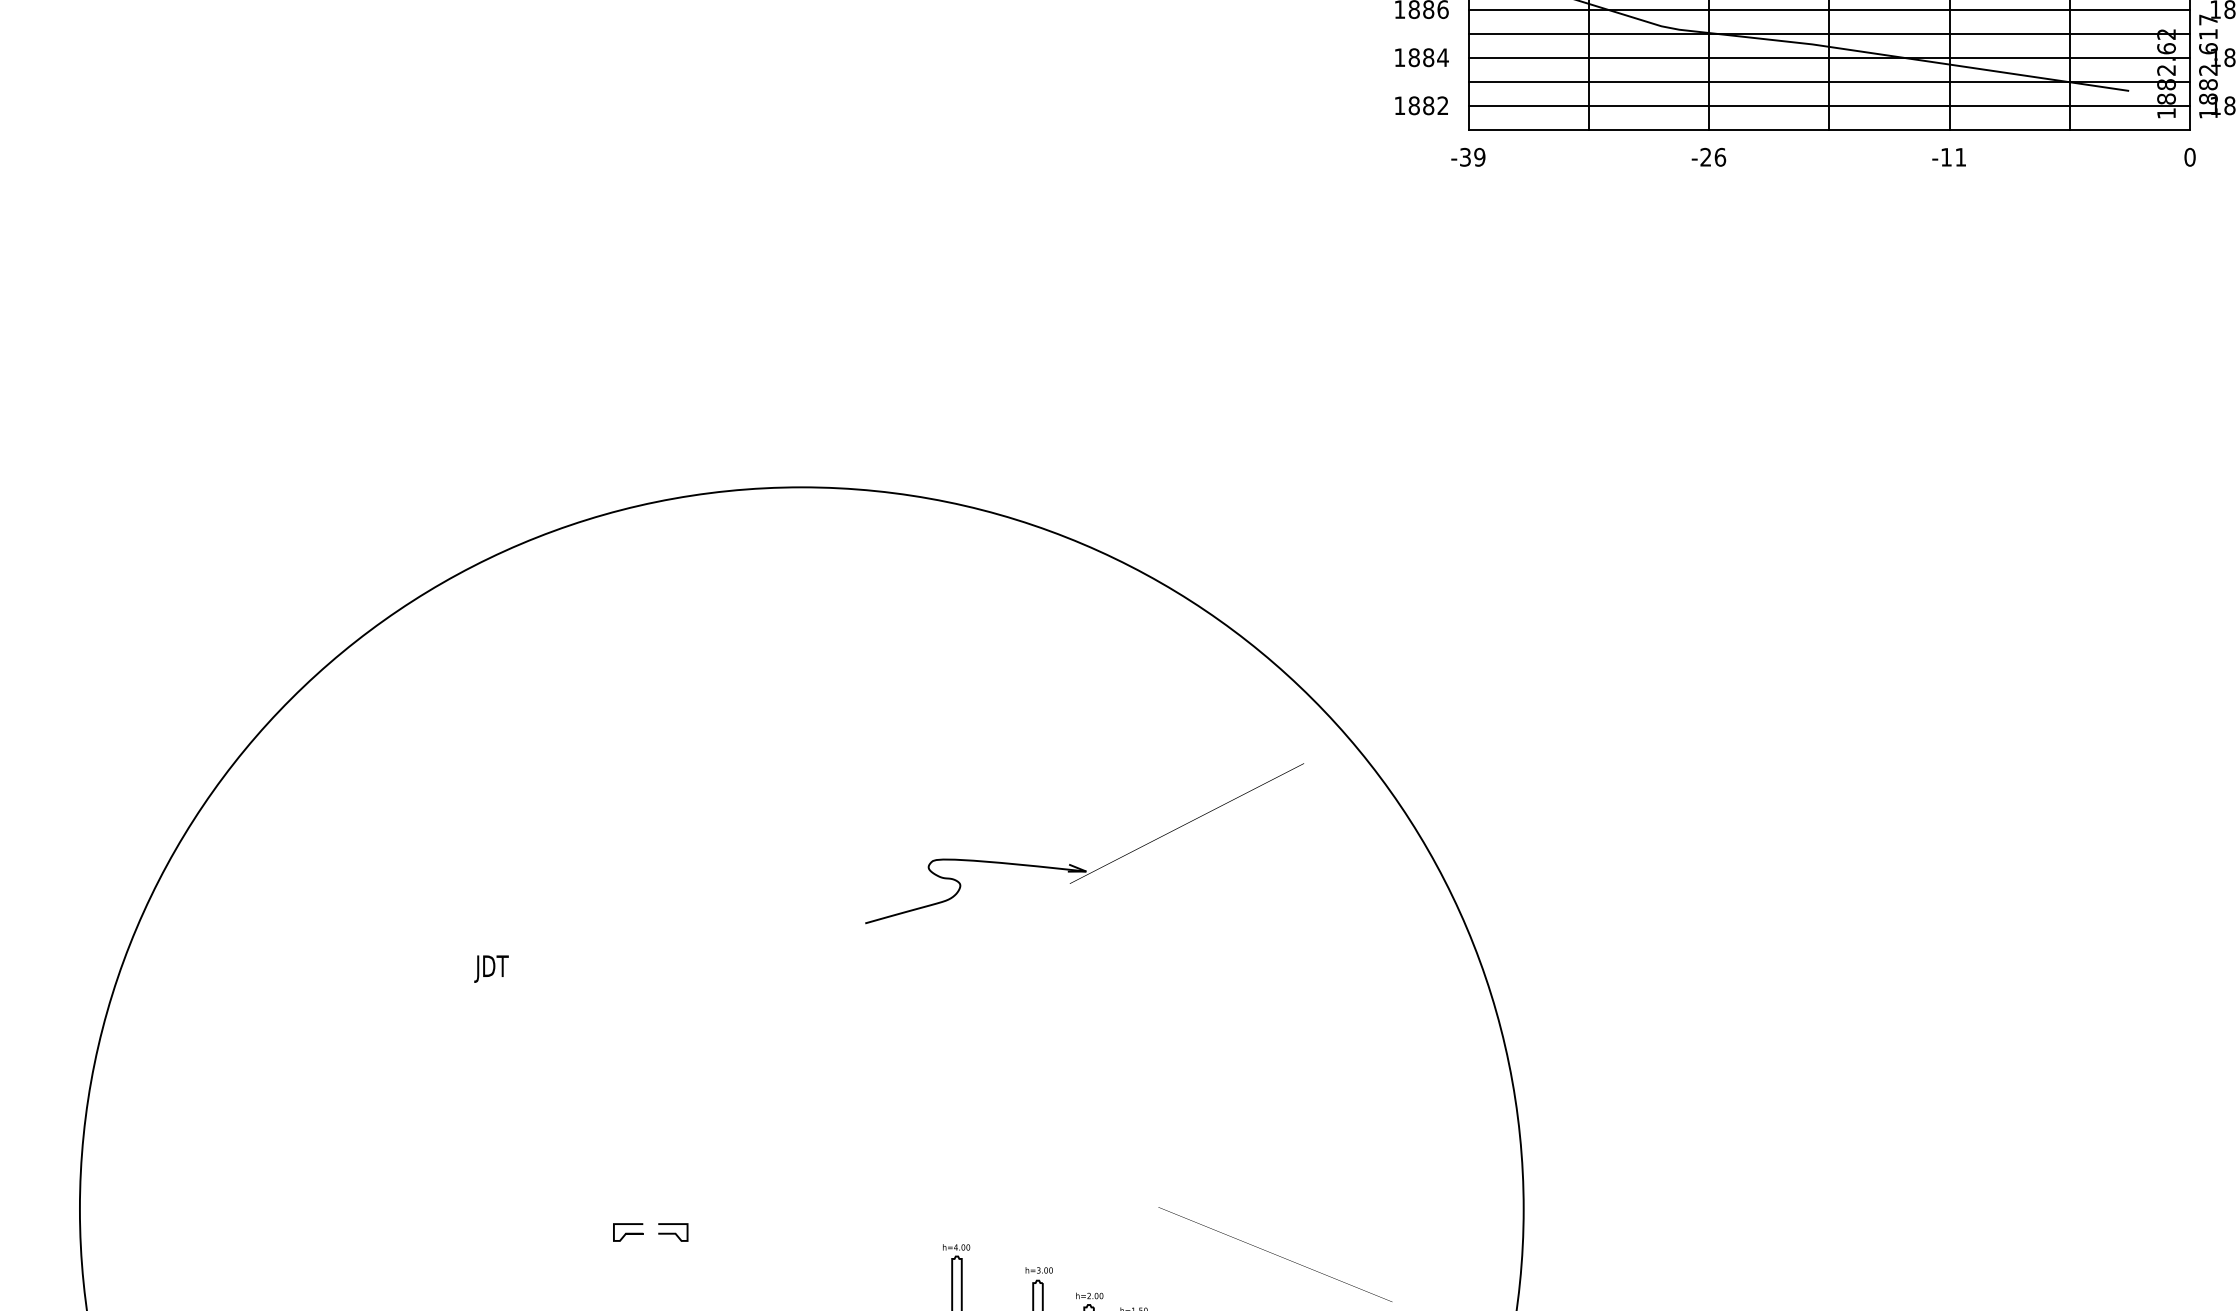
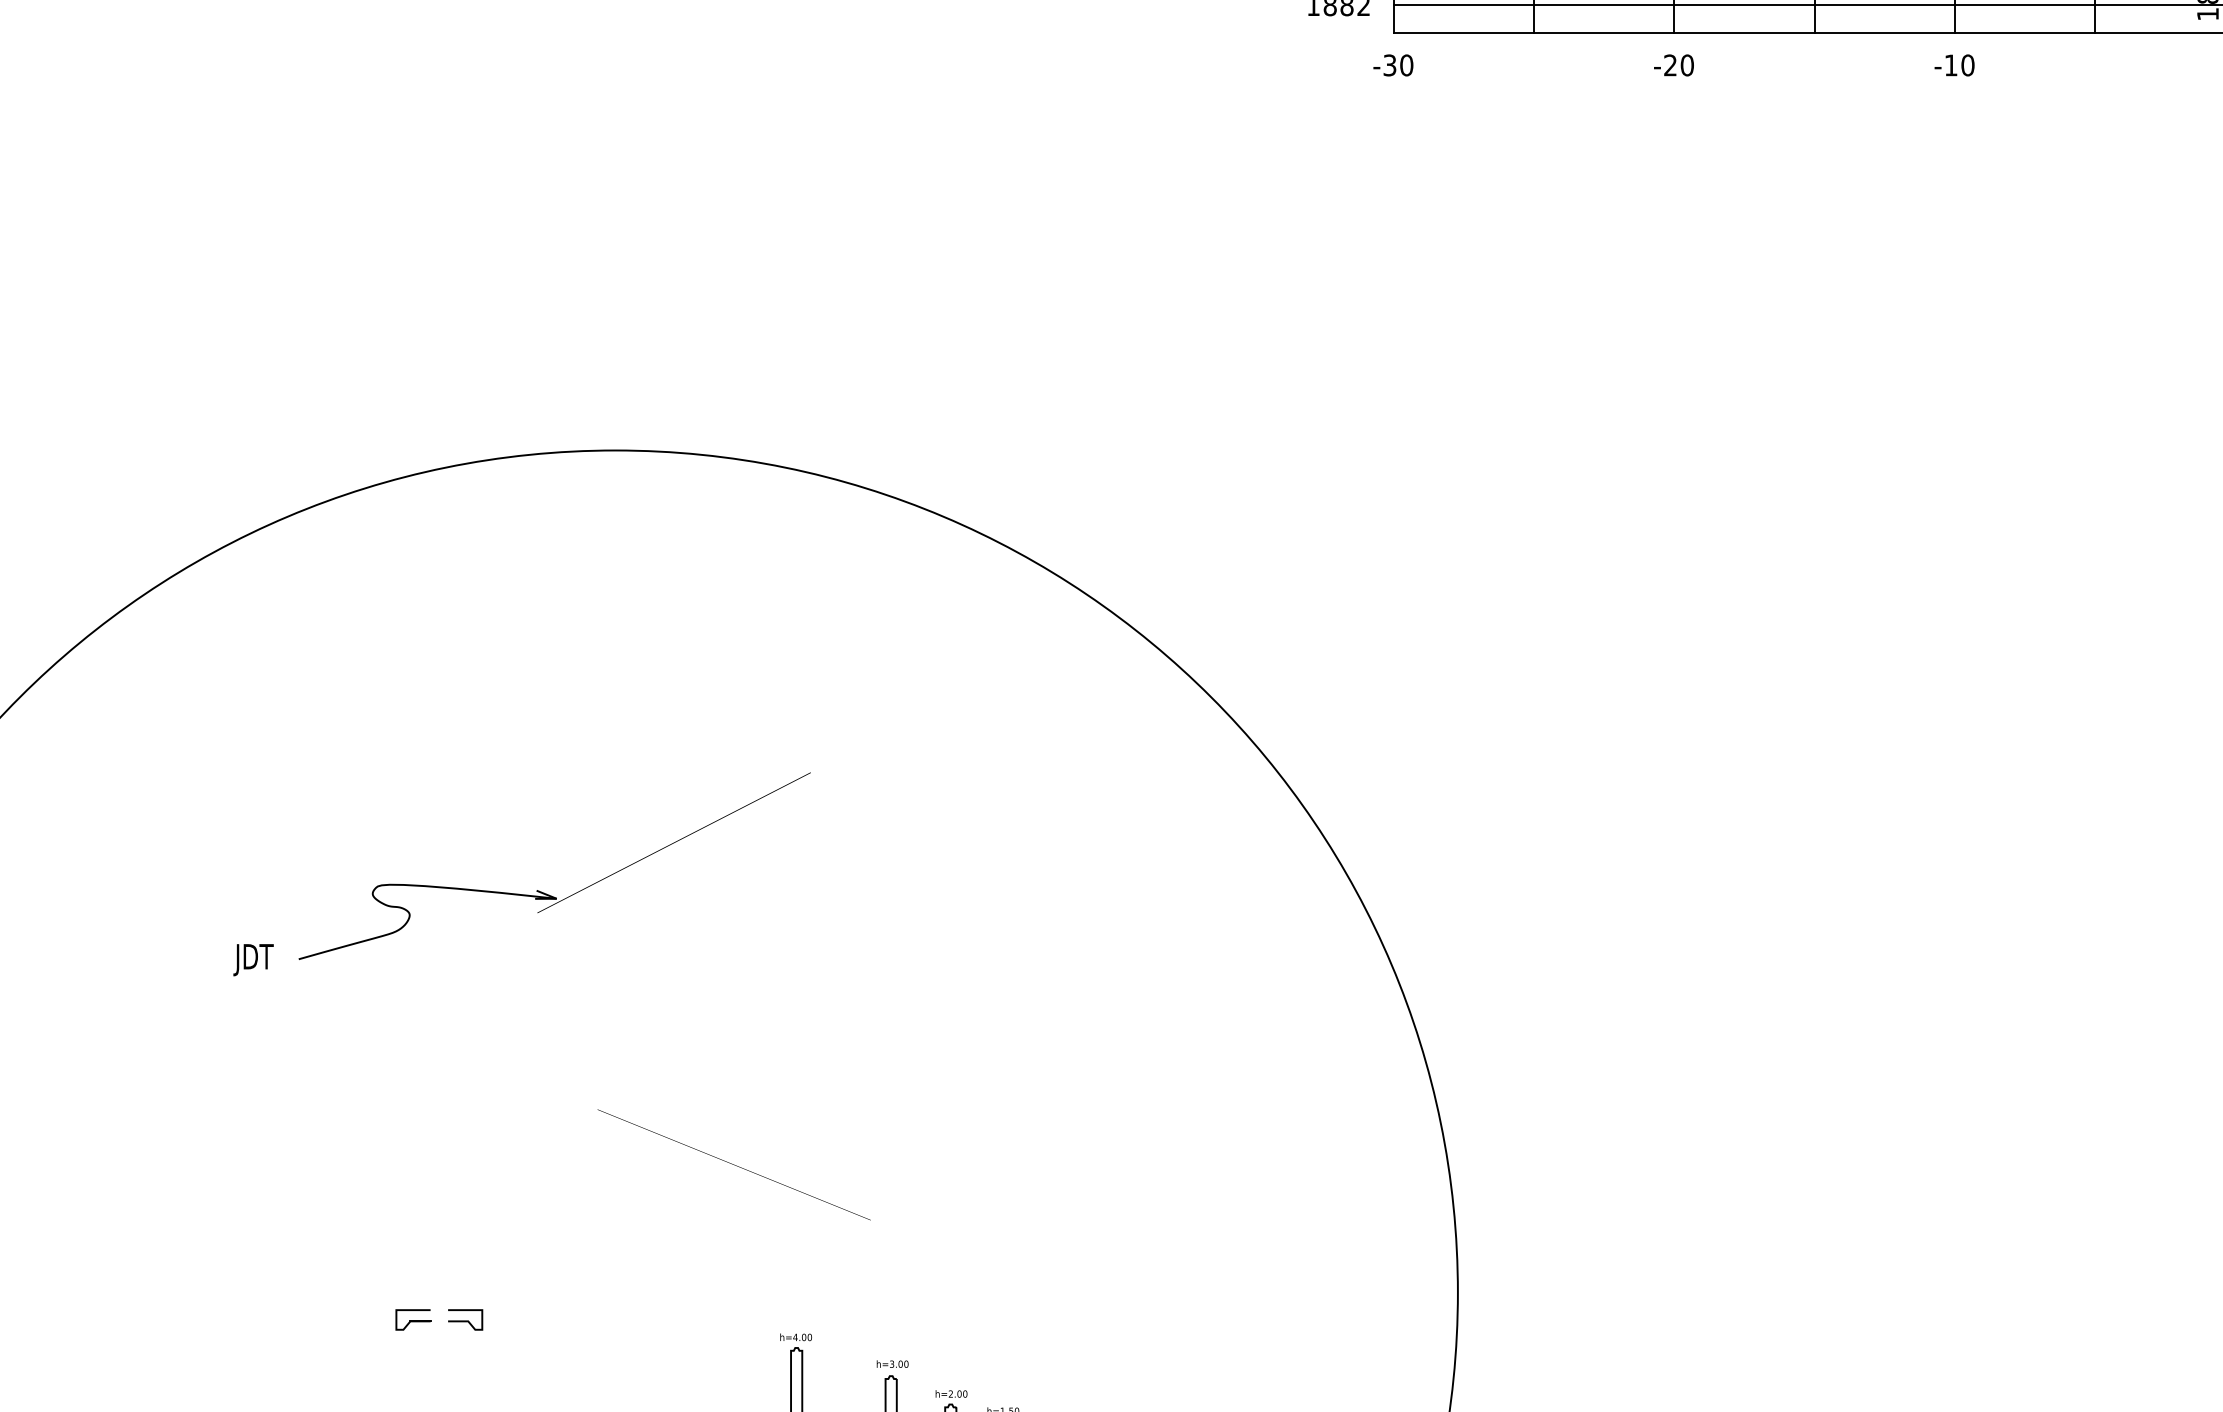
text: (1960, 156) -> (1967, 64), -11 -> -10
text: (1479, 157) -> (1406, 65), -39 -> -30
text: (1720, 157) -> (1687, 65), -26 -> -20
part: (1074, 865) -> (542, 891), moved
text: (491, 968) -> (253, 959), moved
line: (1275, 1254) -> (734, 1164), moved

